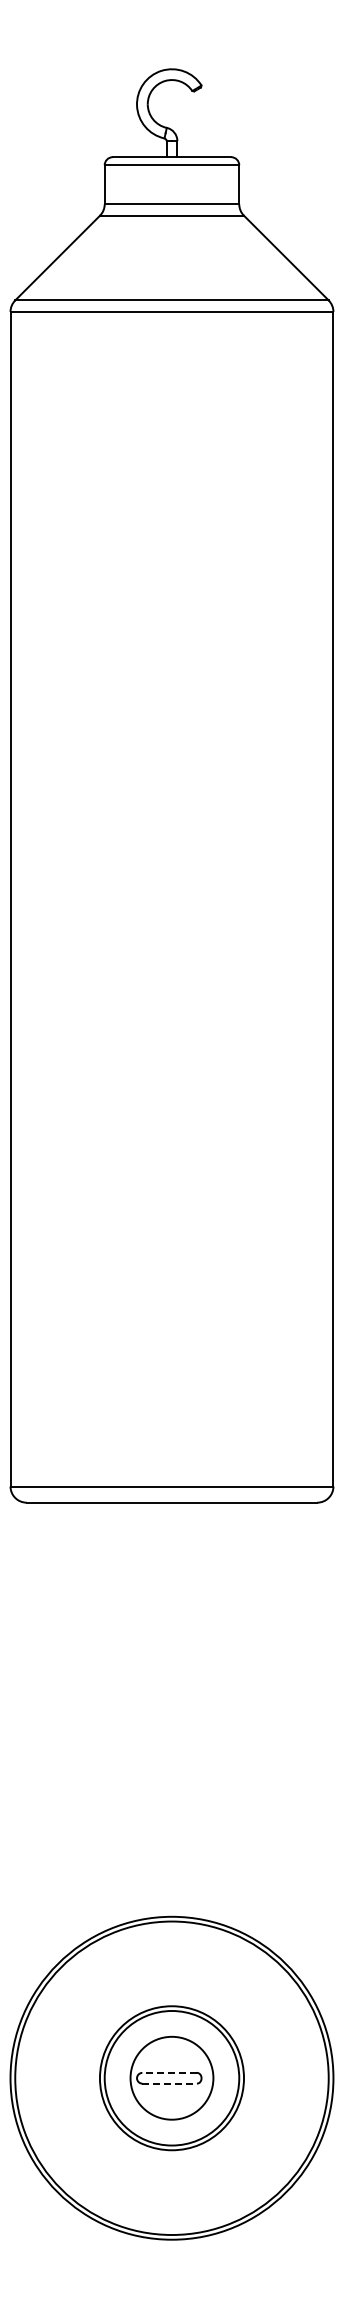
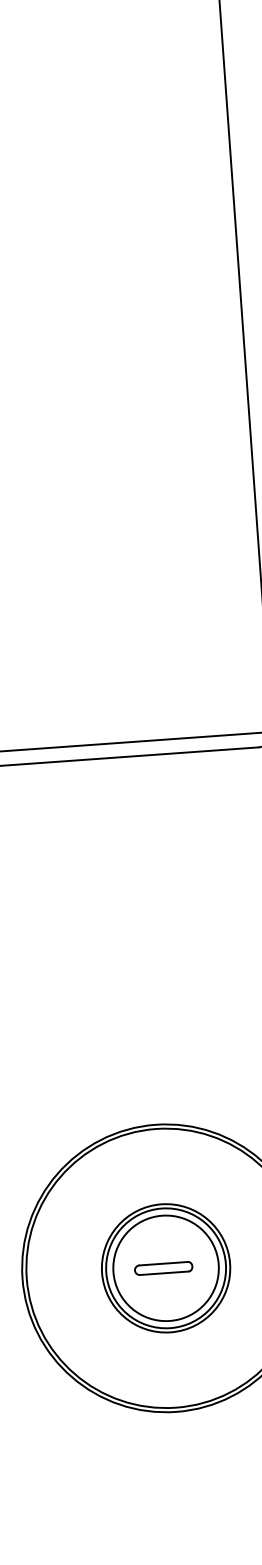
line: (169, 2072) -> (163, 1263), dashed -> solid
circle: (171, 2078) -> (165, 1268), size x1.43
line: (170, 2083) -> (165, 1273), dashed -> solid

